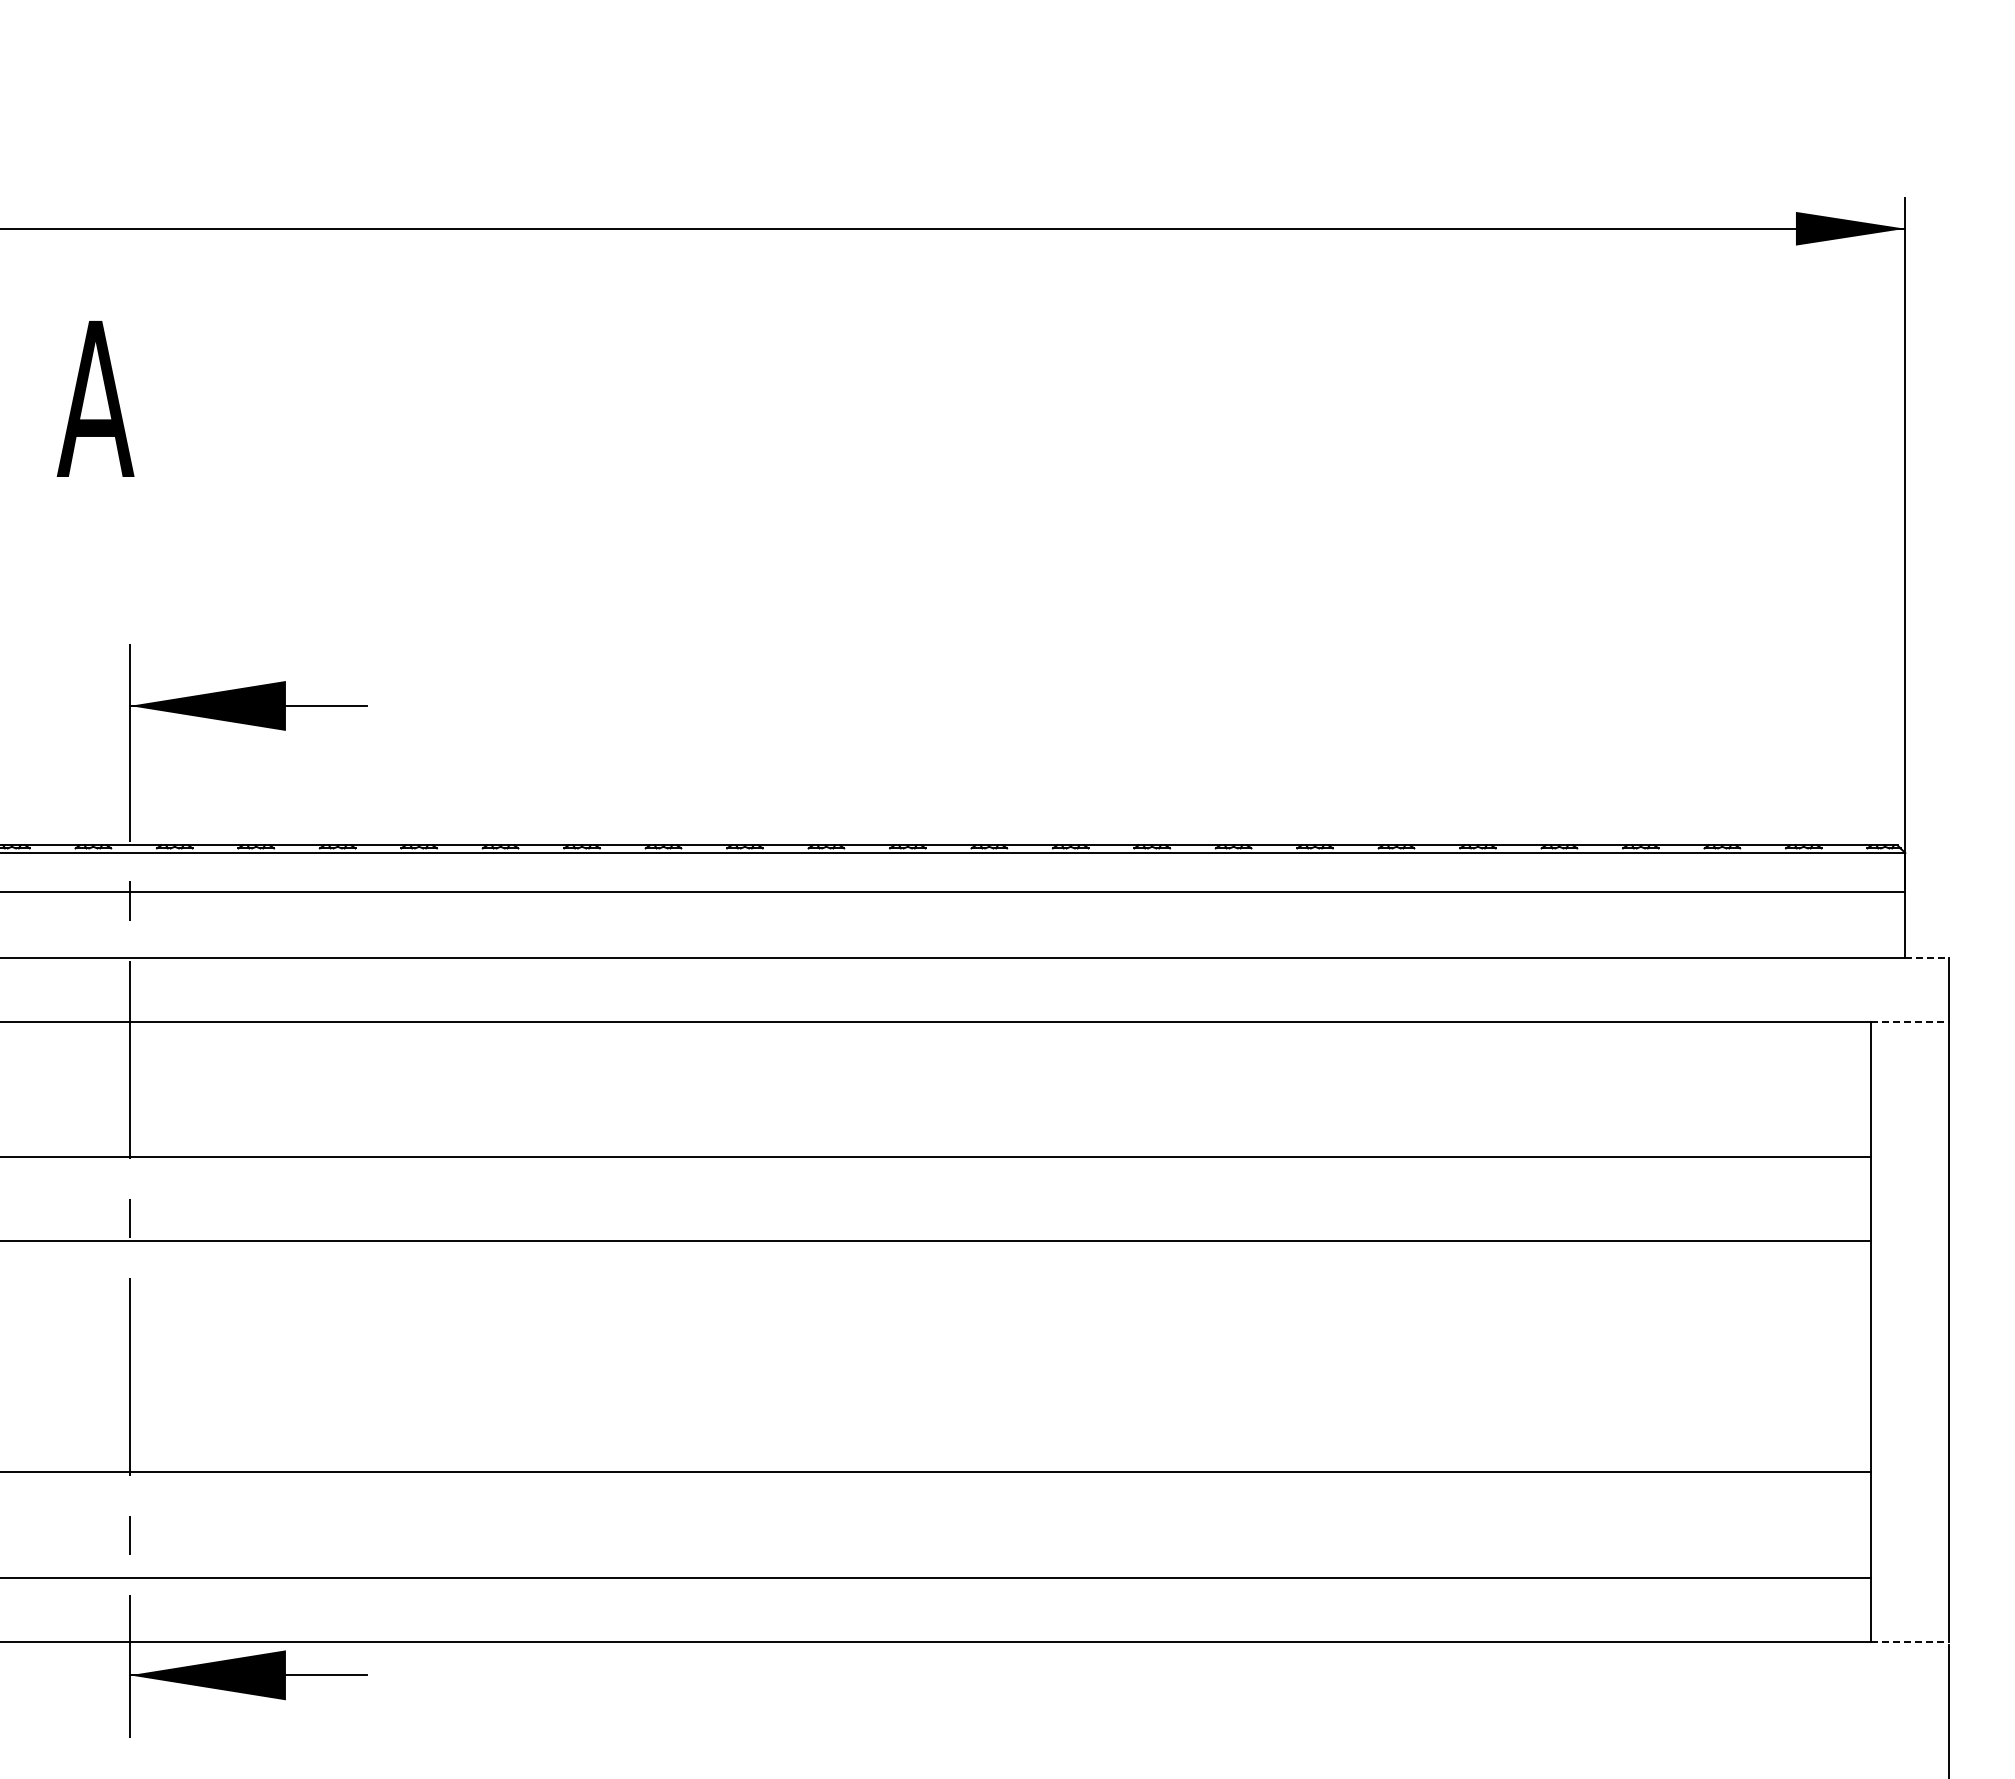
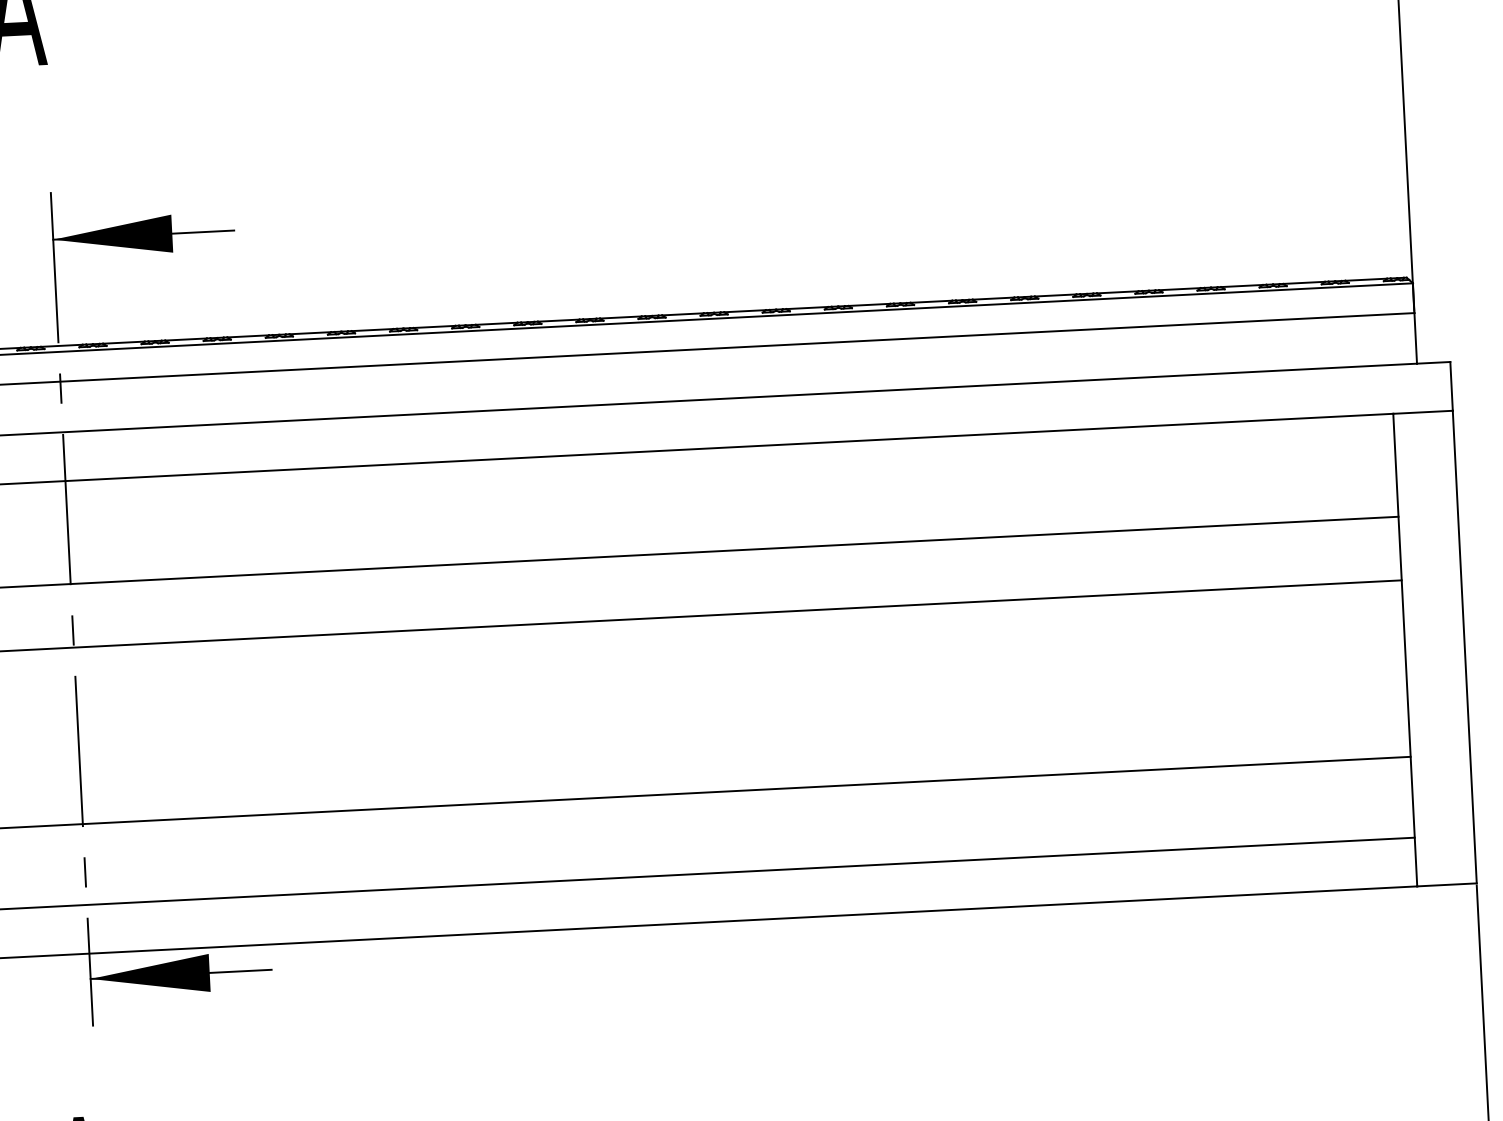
line: (1927, 958) -> (1433, 362), dashed -> solid
line: (1910, 1022) -> (1423, 412), dashed -> solid
line: (1910, 1642) -> (1447, 885), dashed -> solid

